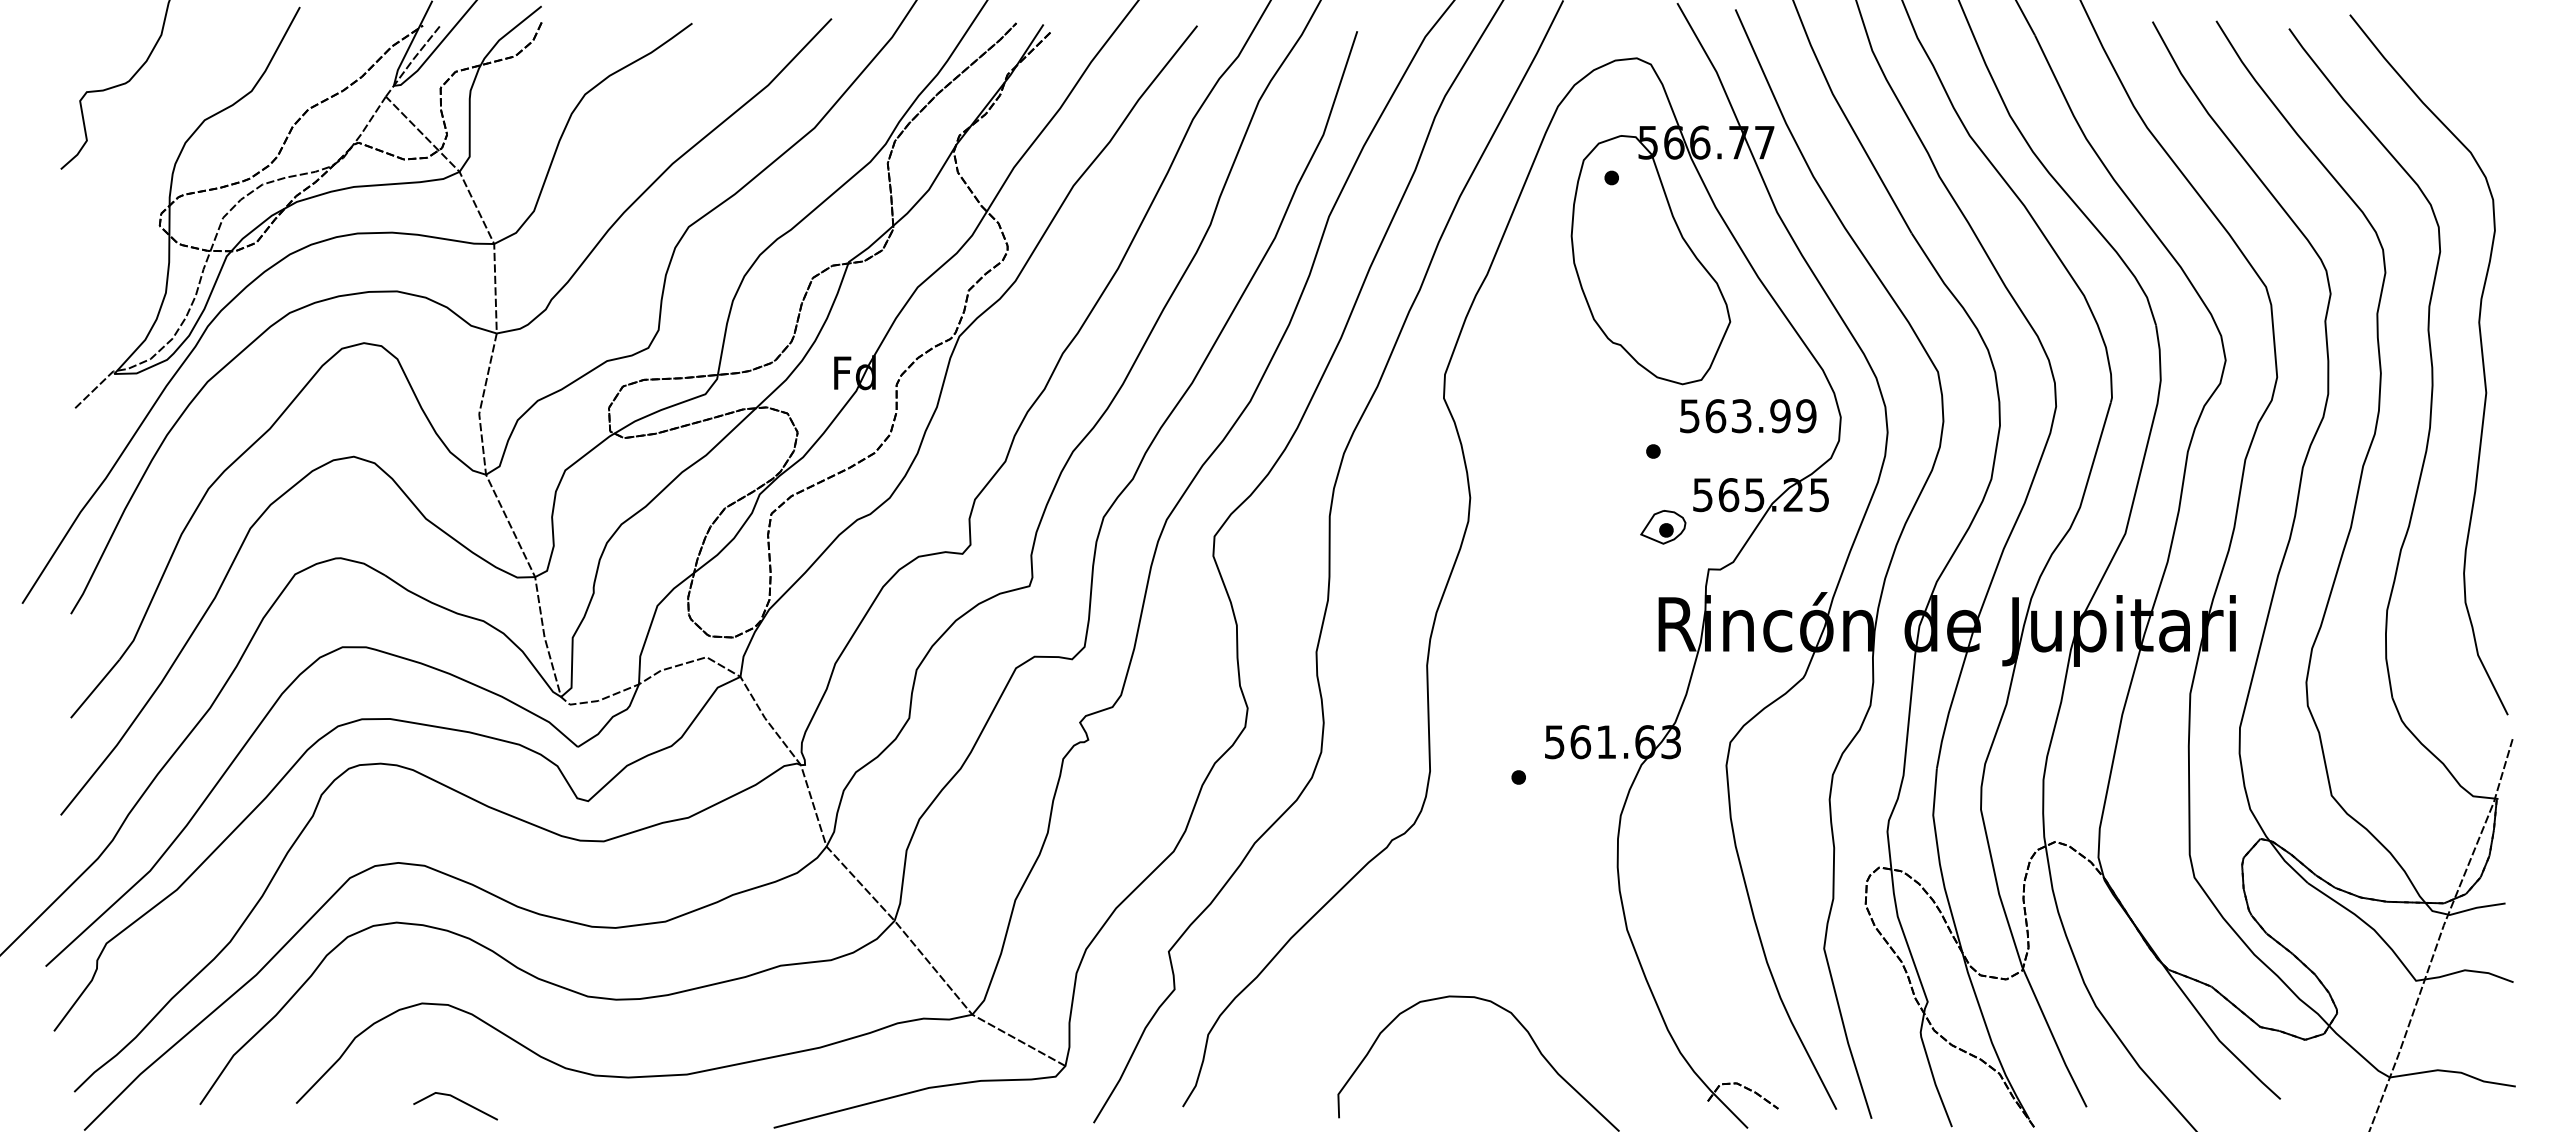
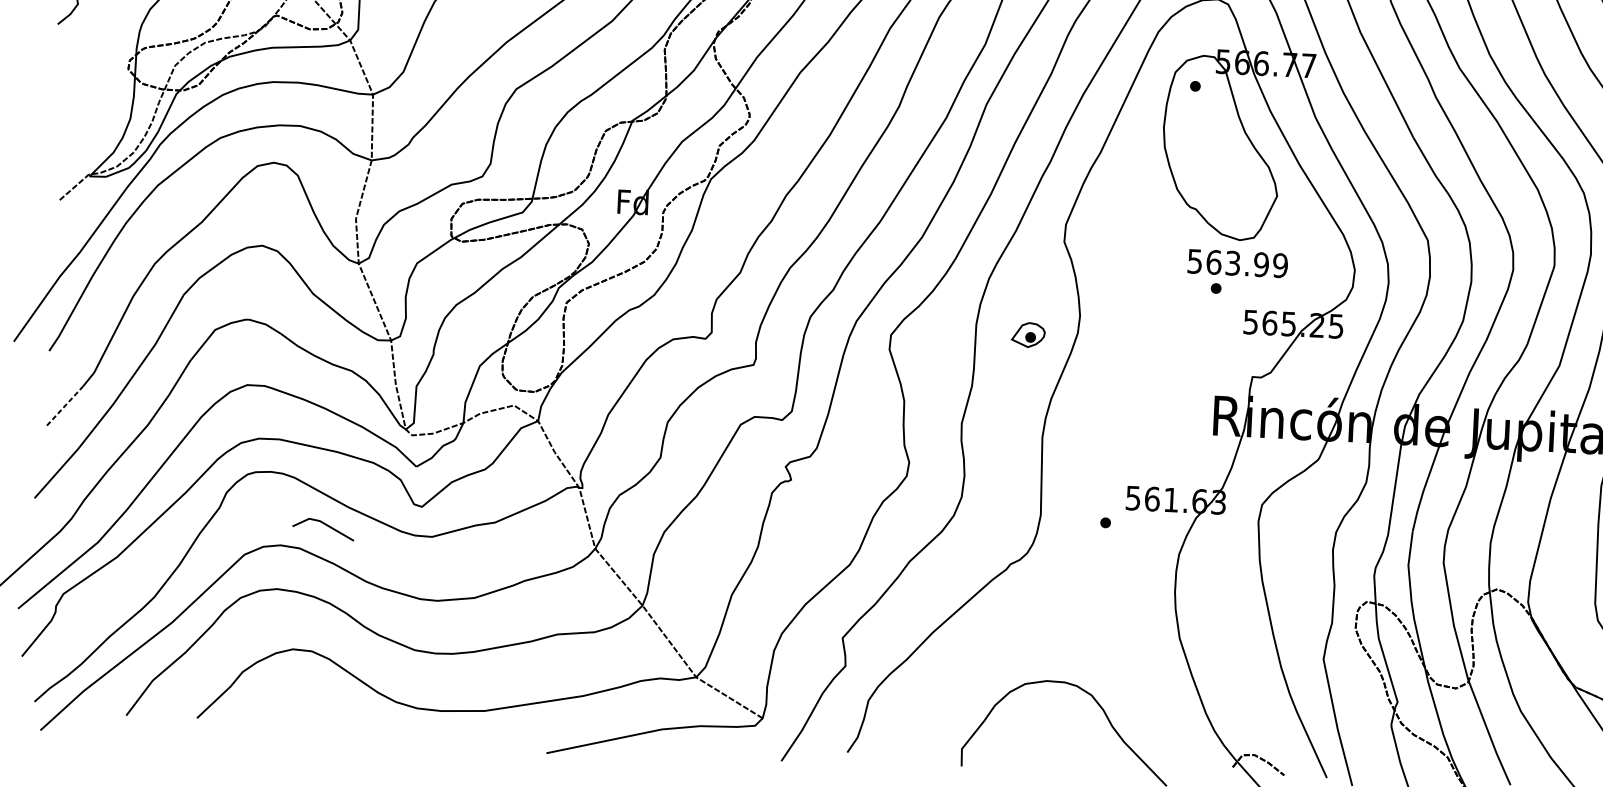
text: (1748, 416) -> (1238, 263), moved
part: (1663, 527) -> (1028, 335), moved
line: (94, 689) -> (63, 407), solid -> dashed
line: (457, 1100) -> (325, 525), moved

